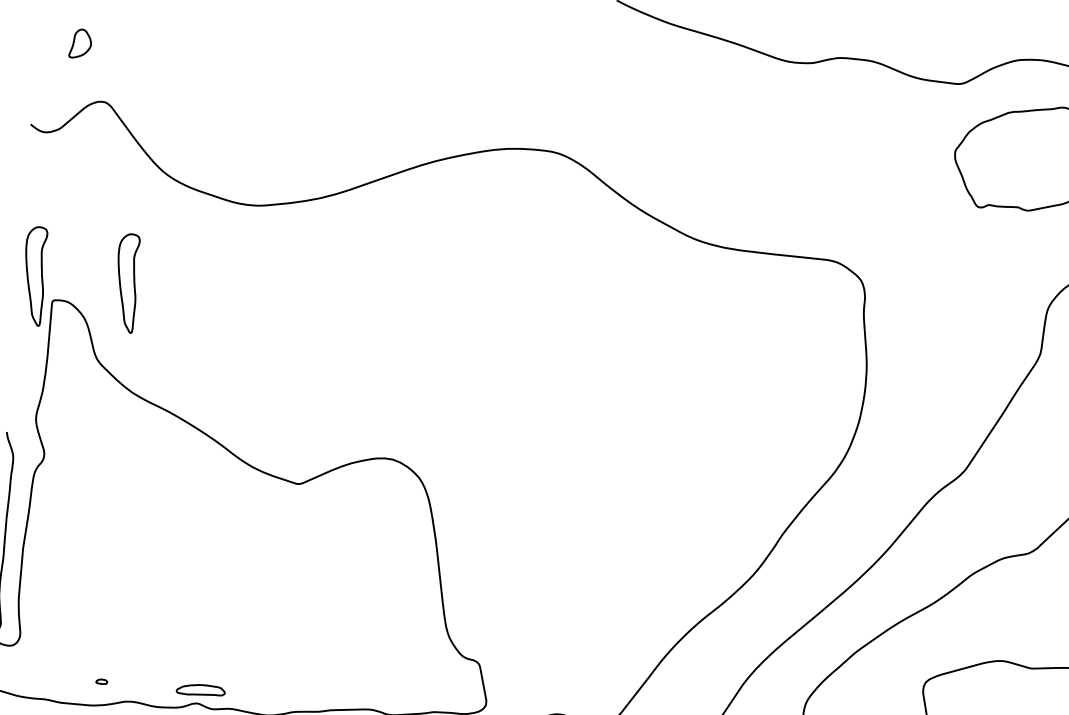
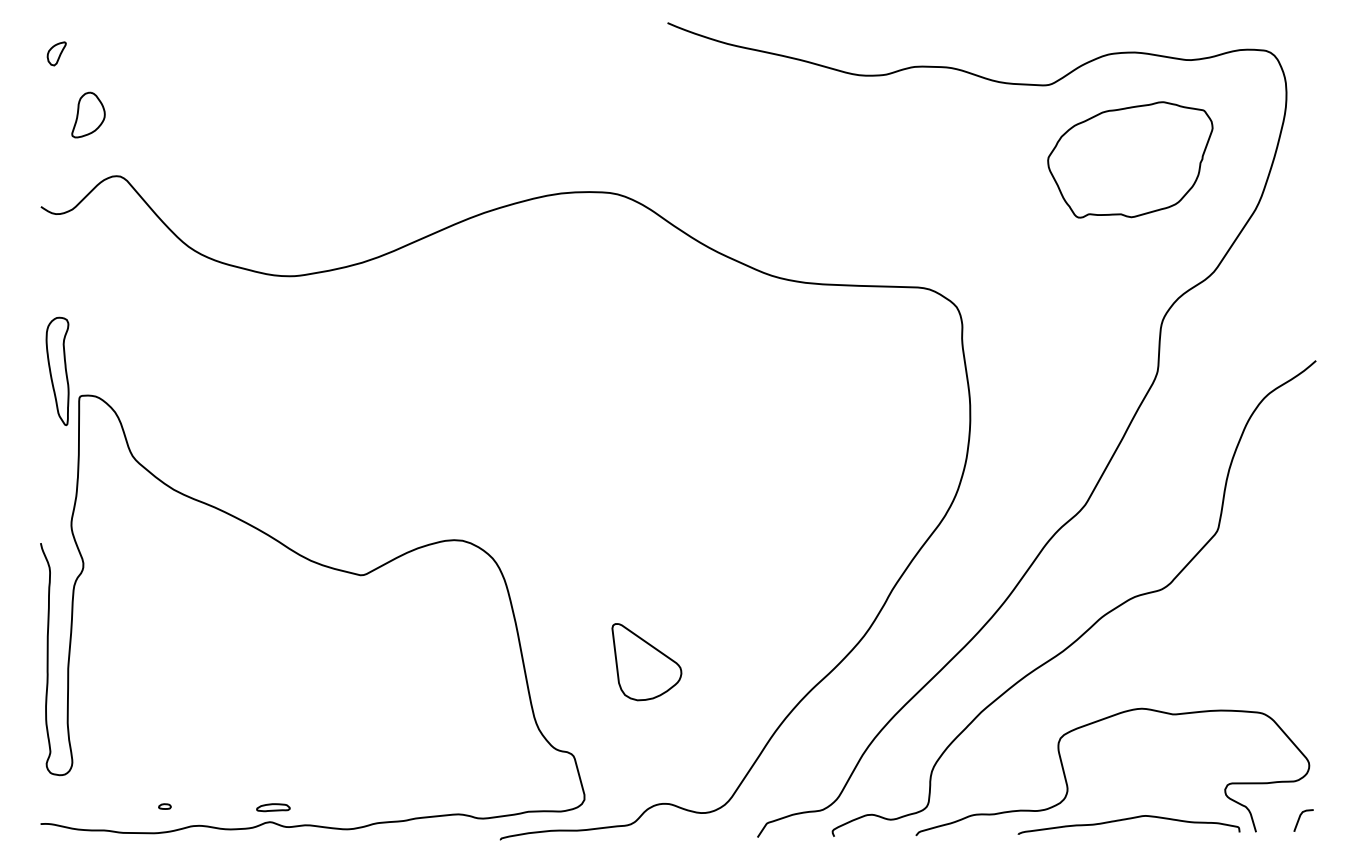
part: (80, 43) -> (88, 114), size x1.43
part: (126, 283) -> (158, 371), removed
part: (552, 583) -> (646, 662), added
part: (201, 690) -> (273, 807), size x0.62

